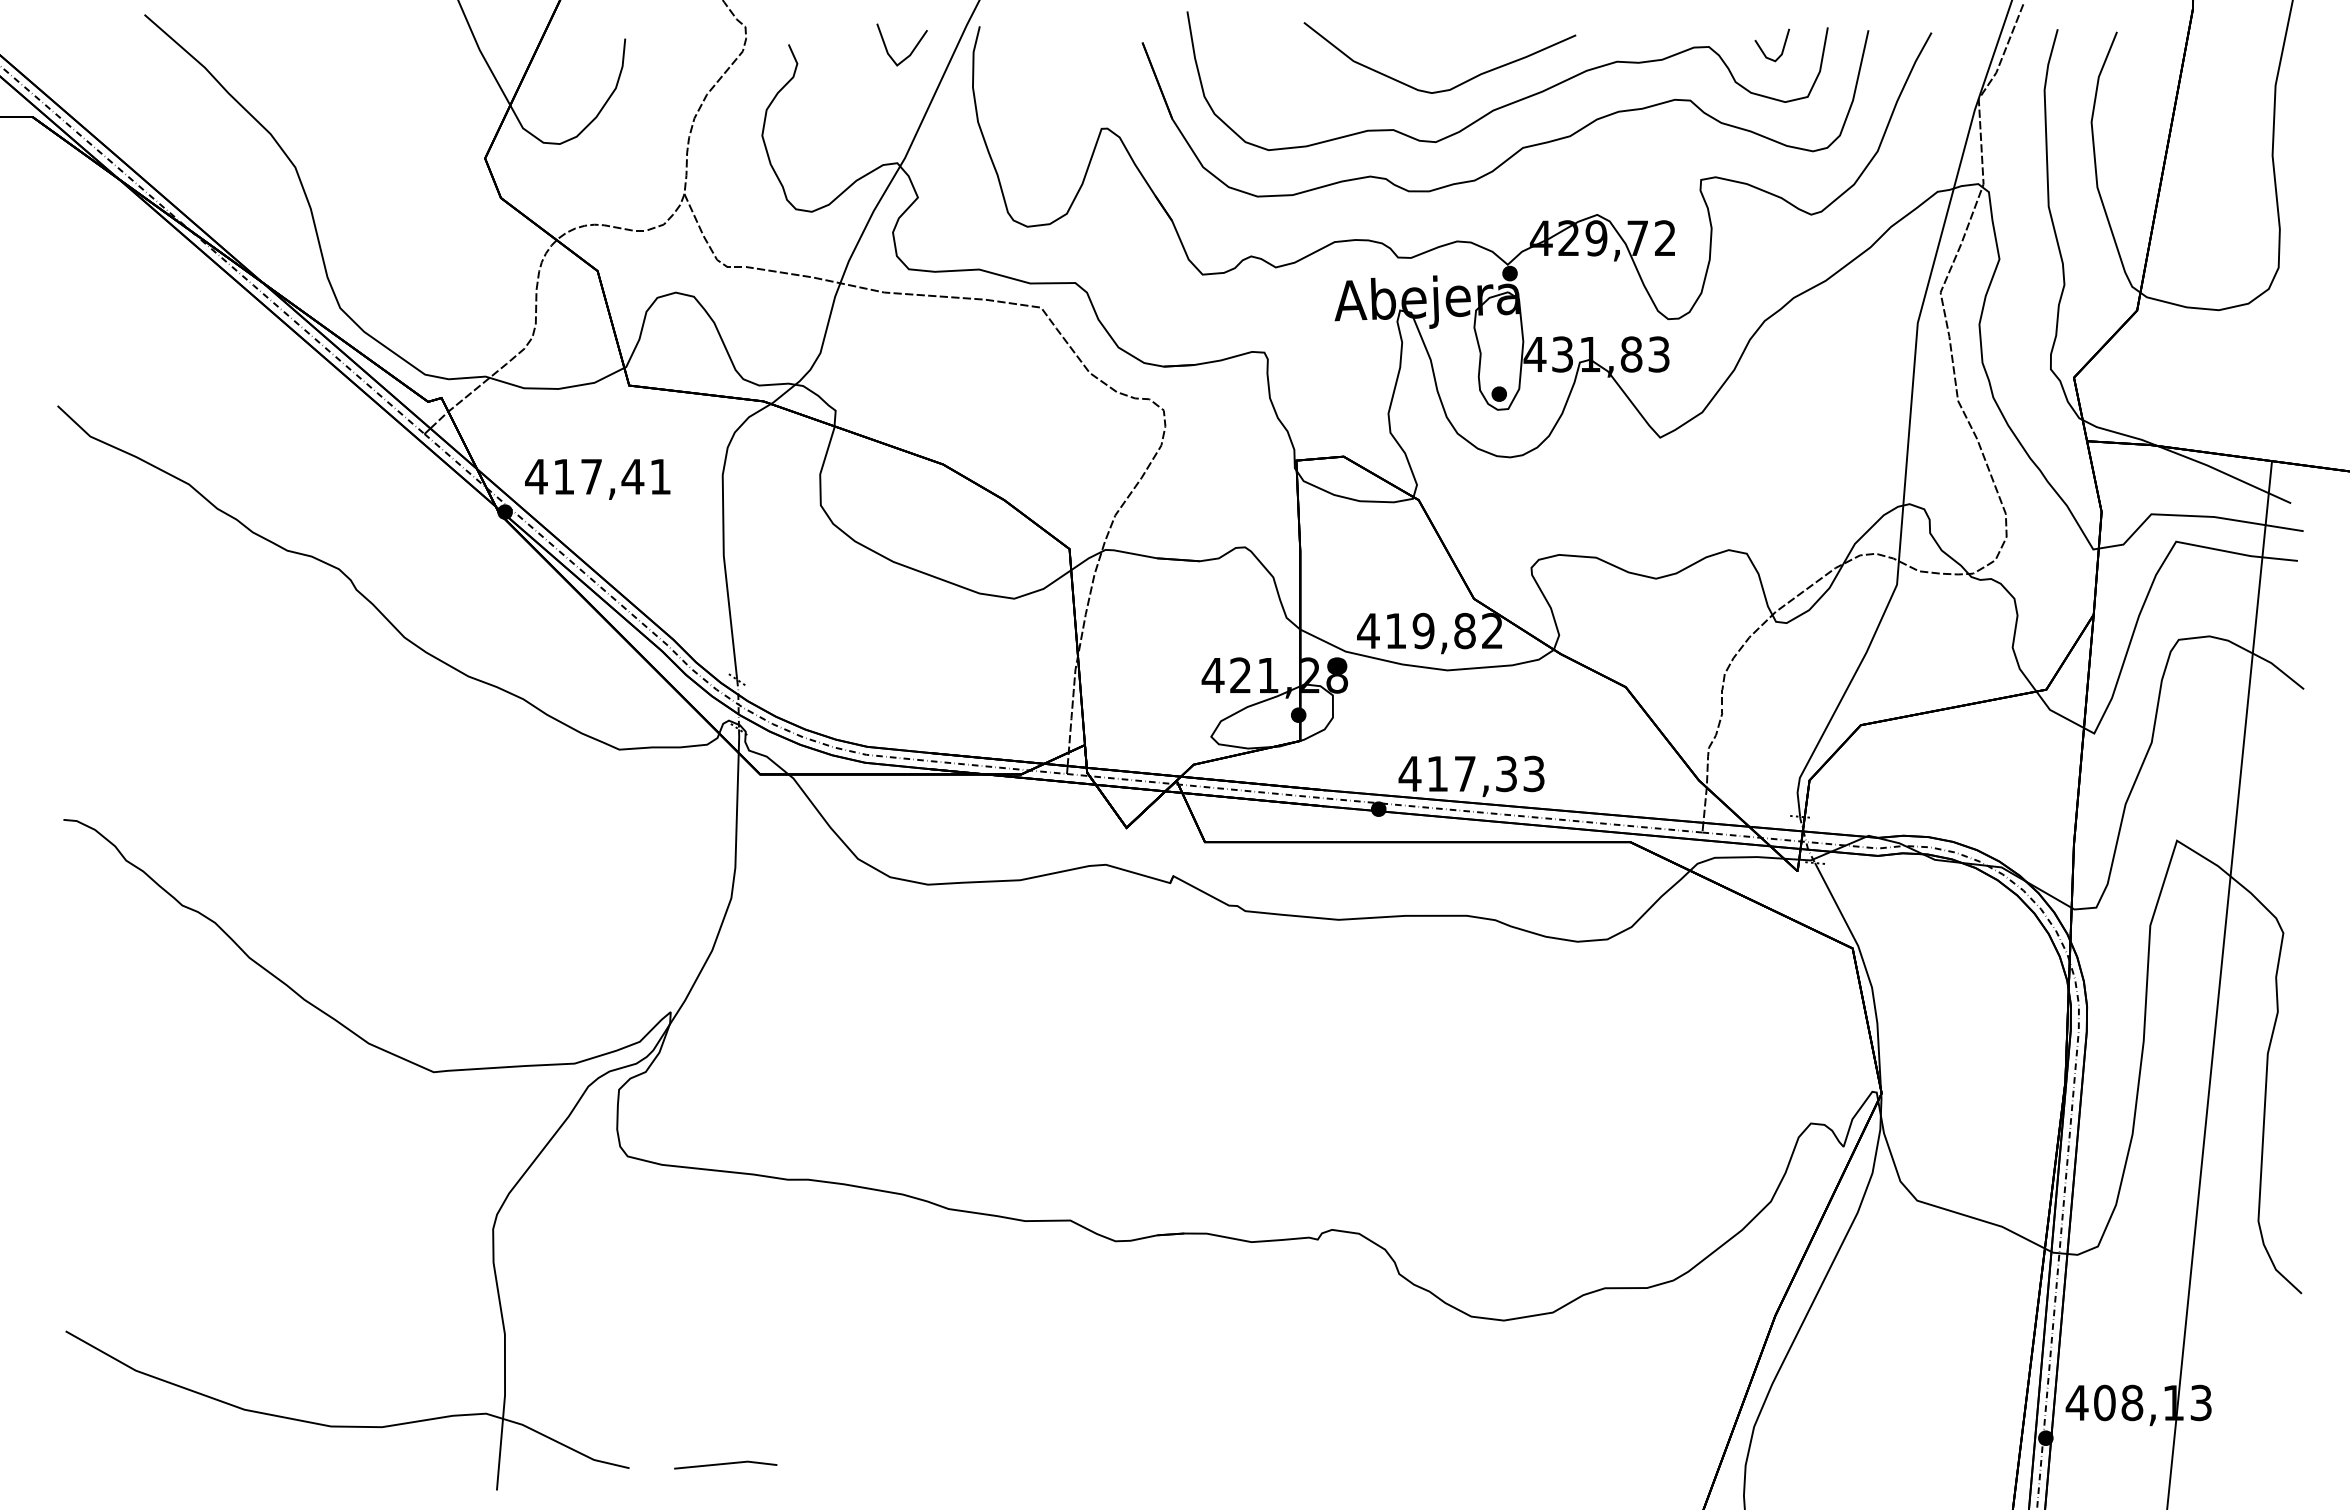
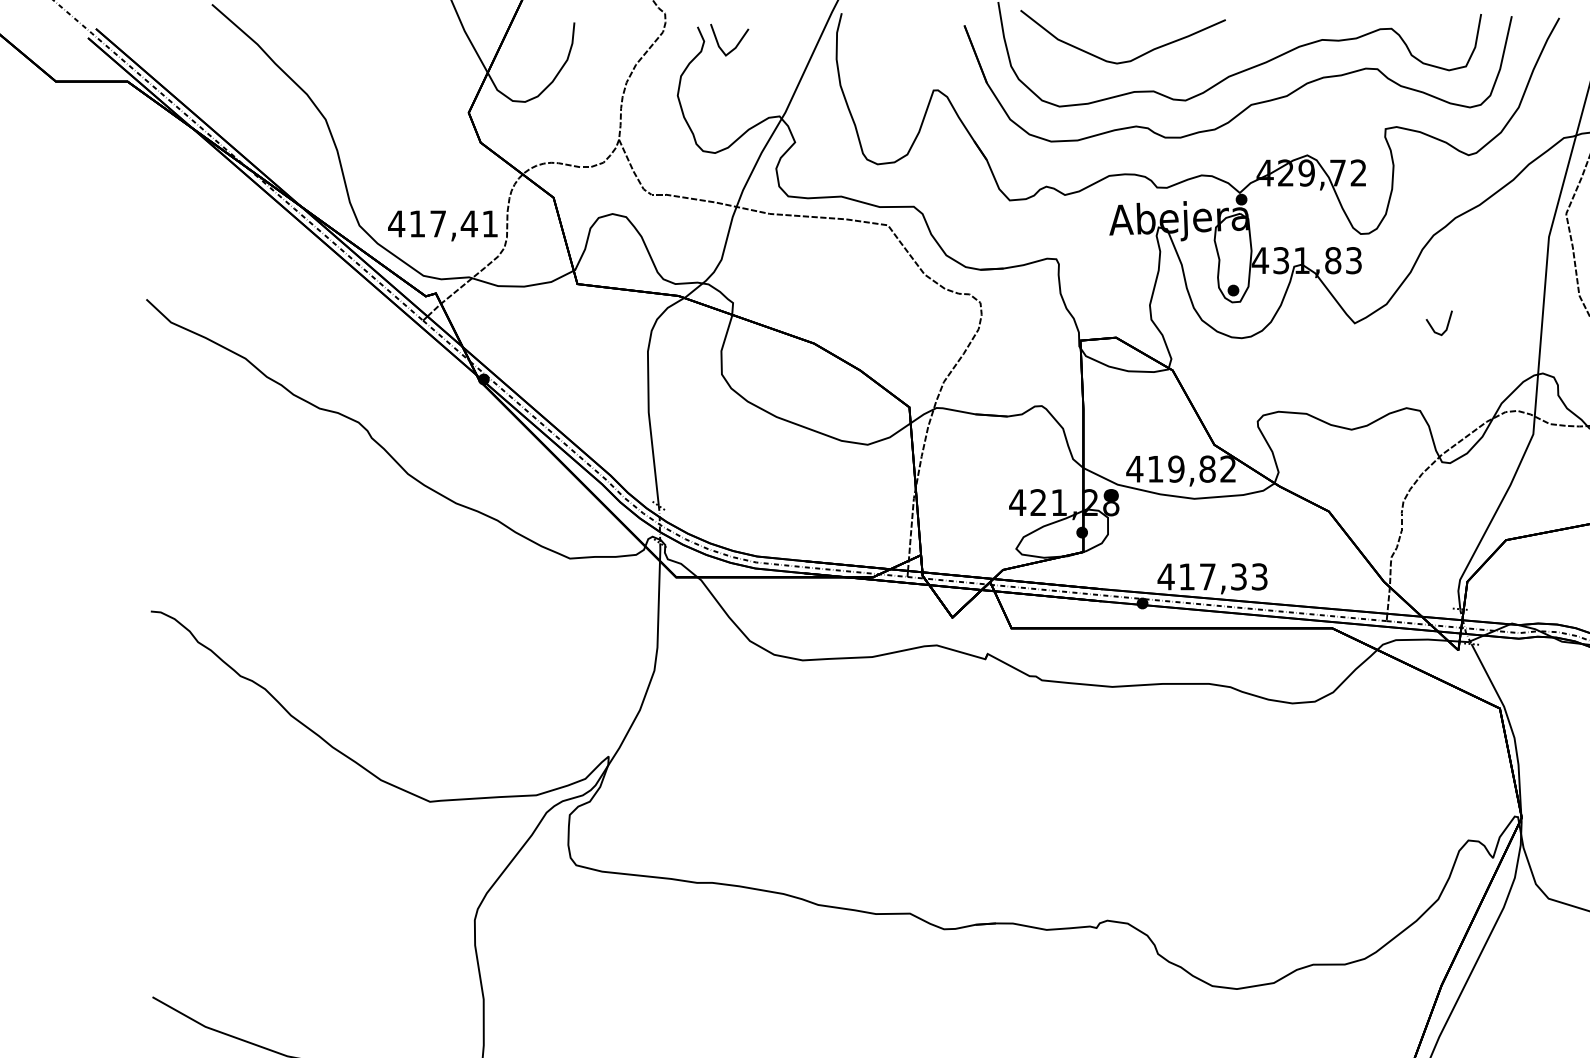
line: (1782, 48) -> (1446, 325), moved
line: (910, 52) -> (735, 45), moved
curve: (1445, 89) -> (1127, 60), moved
text: (597, 479) -> (442, 225), moved

